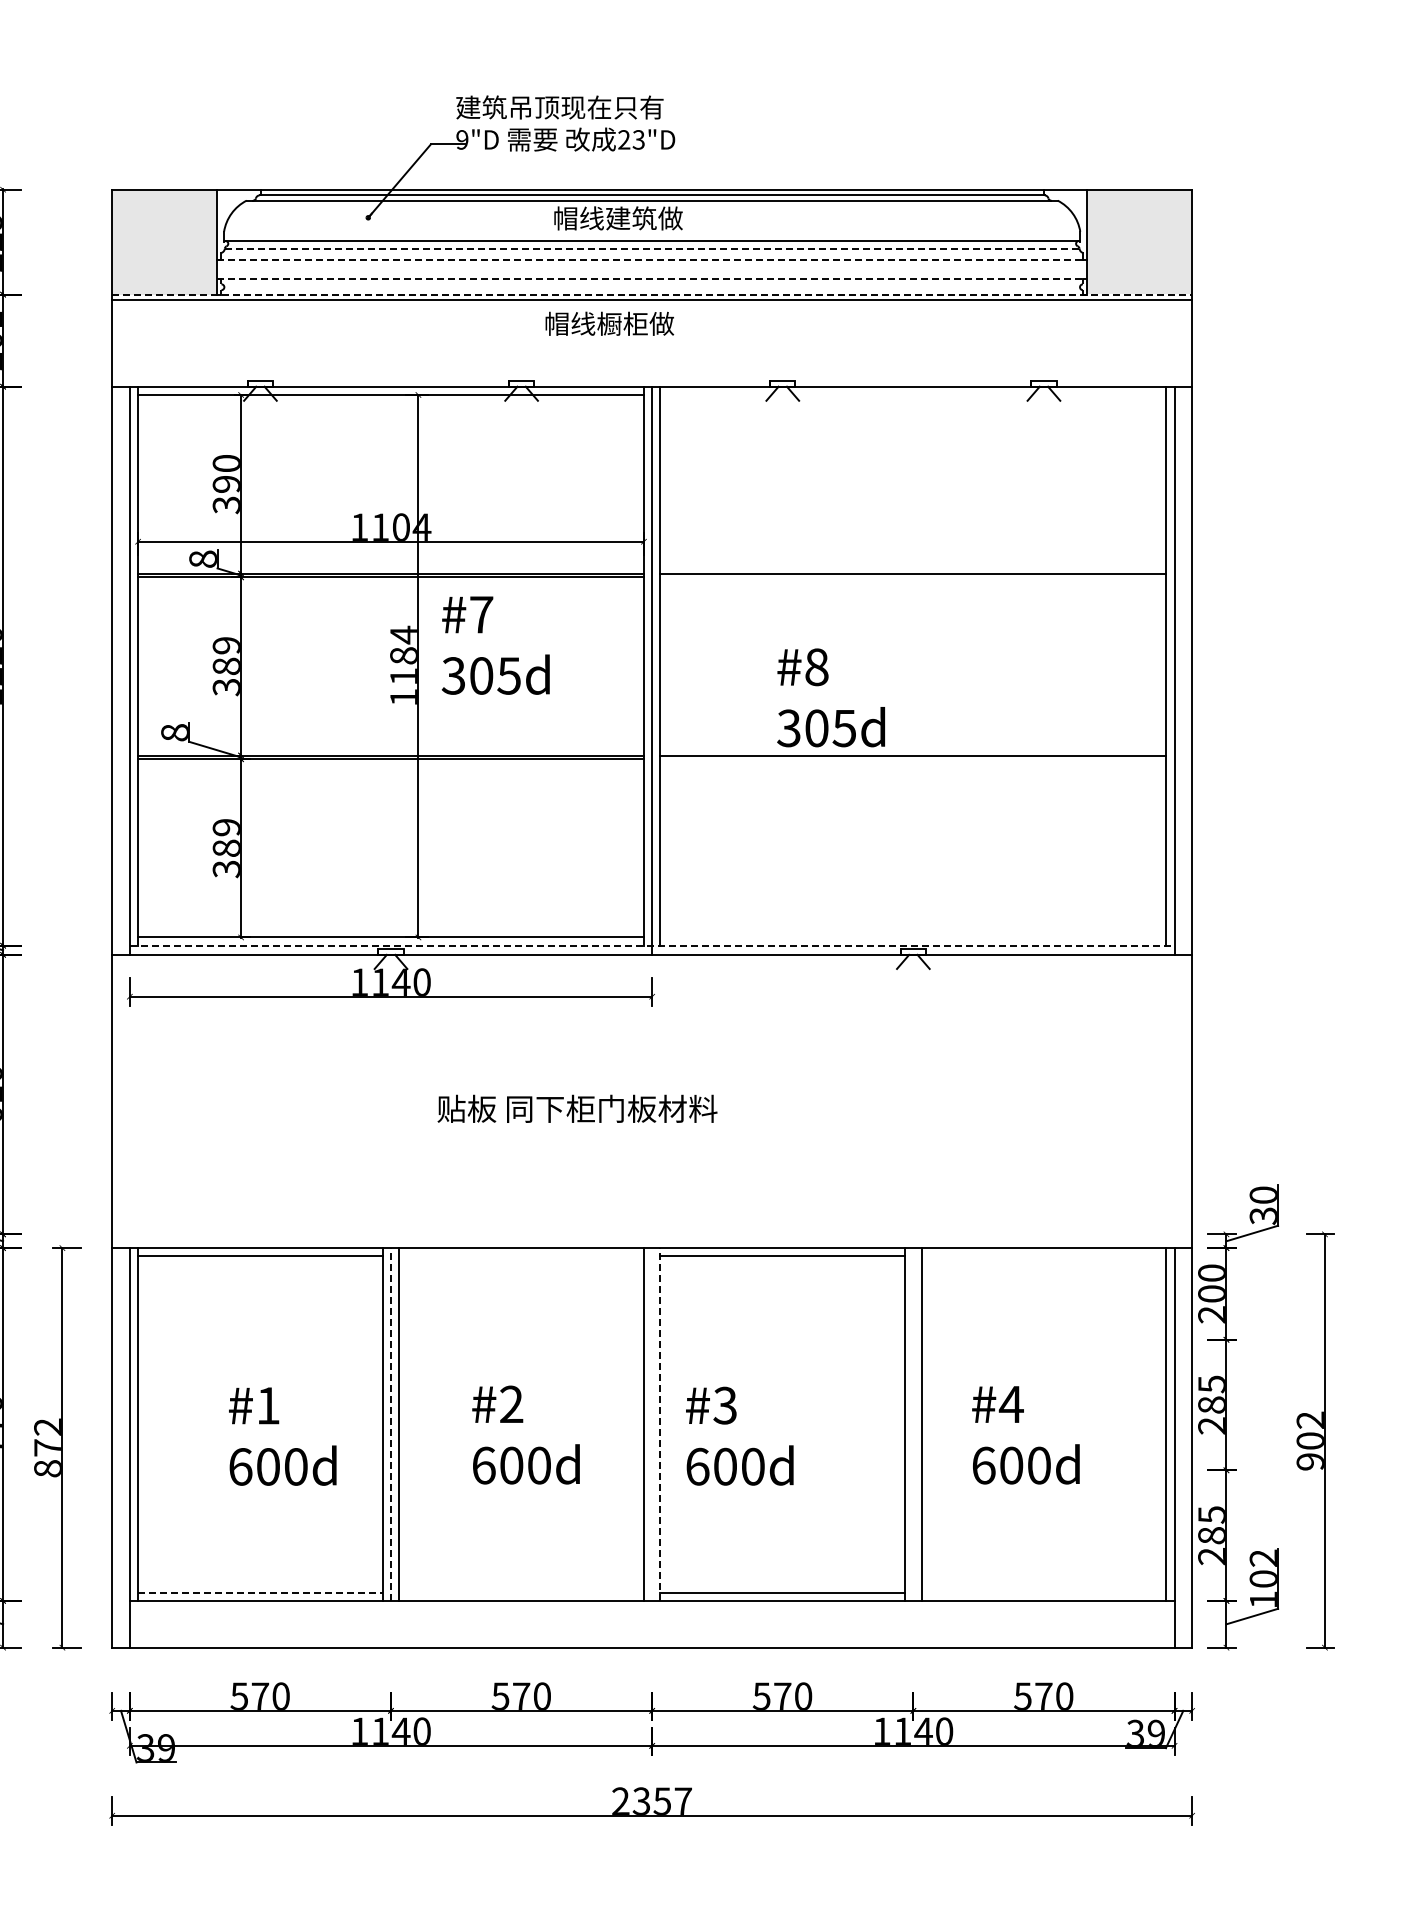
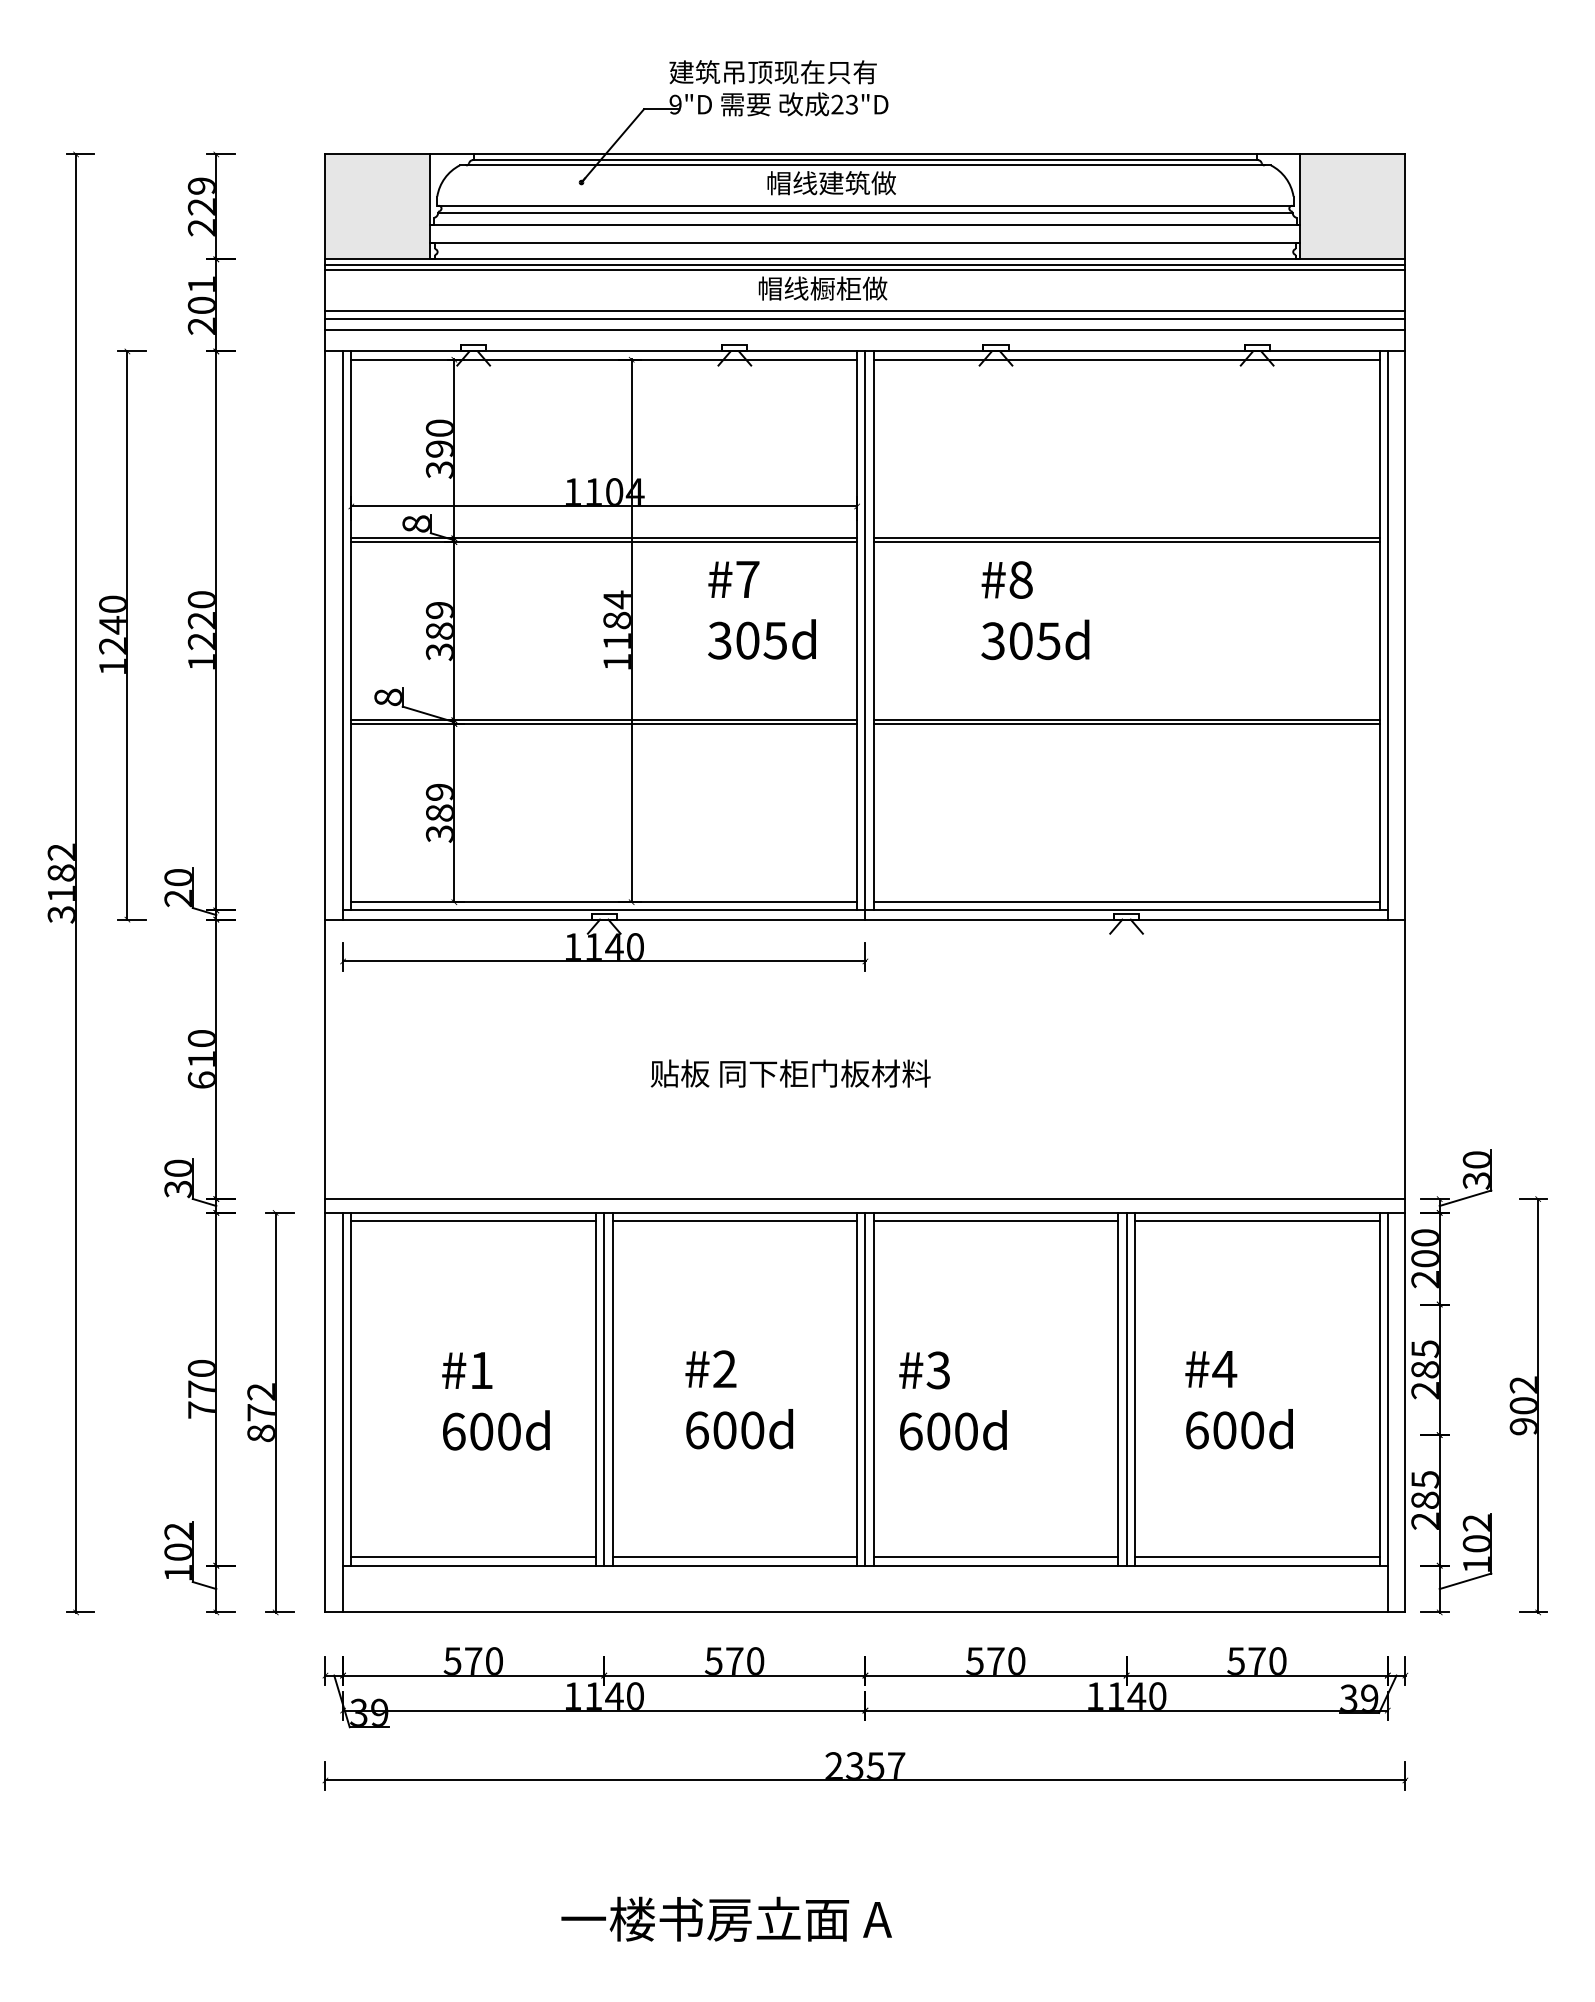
line: (652, 248) -> (865, 213), dashed -> solid
line: (652, 259) -> (865, 224), dashed -> solid
line: (652, 278) -> (865, 243), dashed -> solid
line: (652, 294) -> (865, 259), dashed -> solid
line: (652, 305) -> (865, 270), added
line: (652, 346) -> (865, 311), added
line: (652, 353) -> (865, 318), added
line: (652, 365) -> (865, 330), added
line: (913, 394) -> (1126, 359), added
line: (913, 577) -> (1126, 542), added
text: (495, 645) -> (761, 610), moved
text: (831, 697) -> (1035, 610), moved
line: (913, 758) -> (1126, 723), added
line: (913, 937) -> (1126, 902), added
line: (652, 945) -> (865, 910), dashed -> solid
line: (652, 1234) -> (865, 1199), added
line: (521, 1256) -> (734, 1221), added
line: (1043, 1256) -> (1256, 1221), added
line: (391, 1423) -> (604, 1388), dashed -> solid
line: (652, 1423) -> (865, 1388), added
line: (660, 1423) -> (873, 1388), dashed -> solid
line: (913, 1423) -> (1126, 1388), added
line: (261, 1592) -> (474, 1557), dashed -> solid
line: (521, 1592) -> (734, 1557), added
line: (1043, 1592) -> (1256, 1557), added

